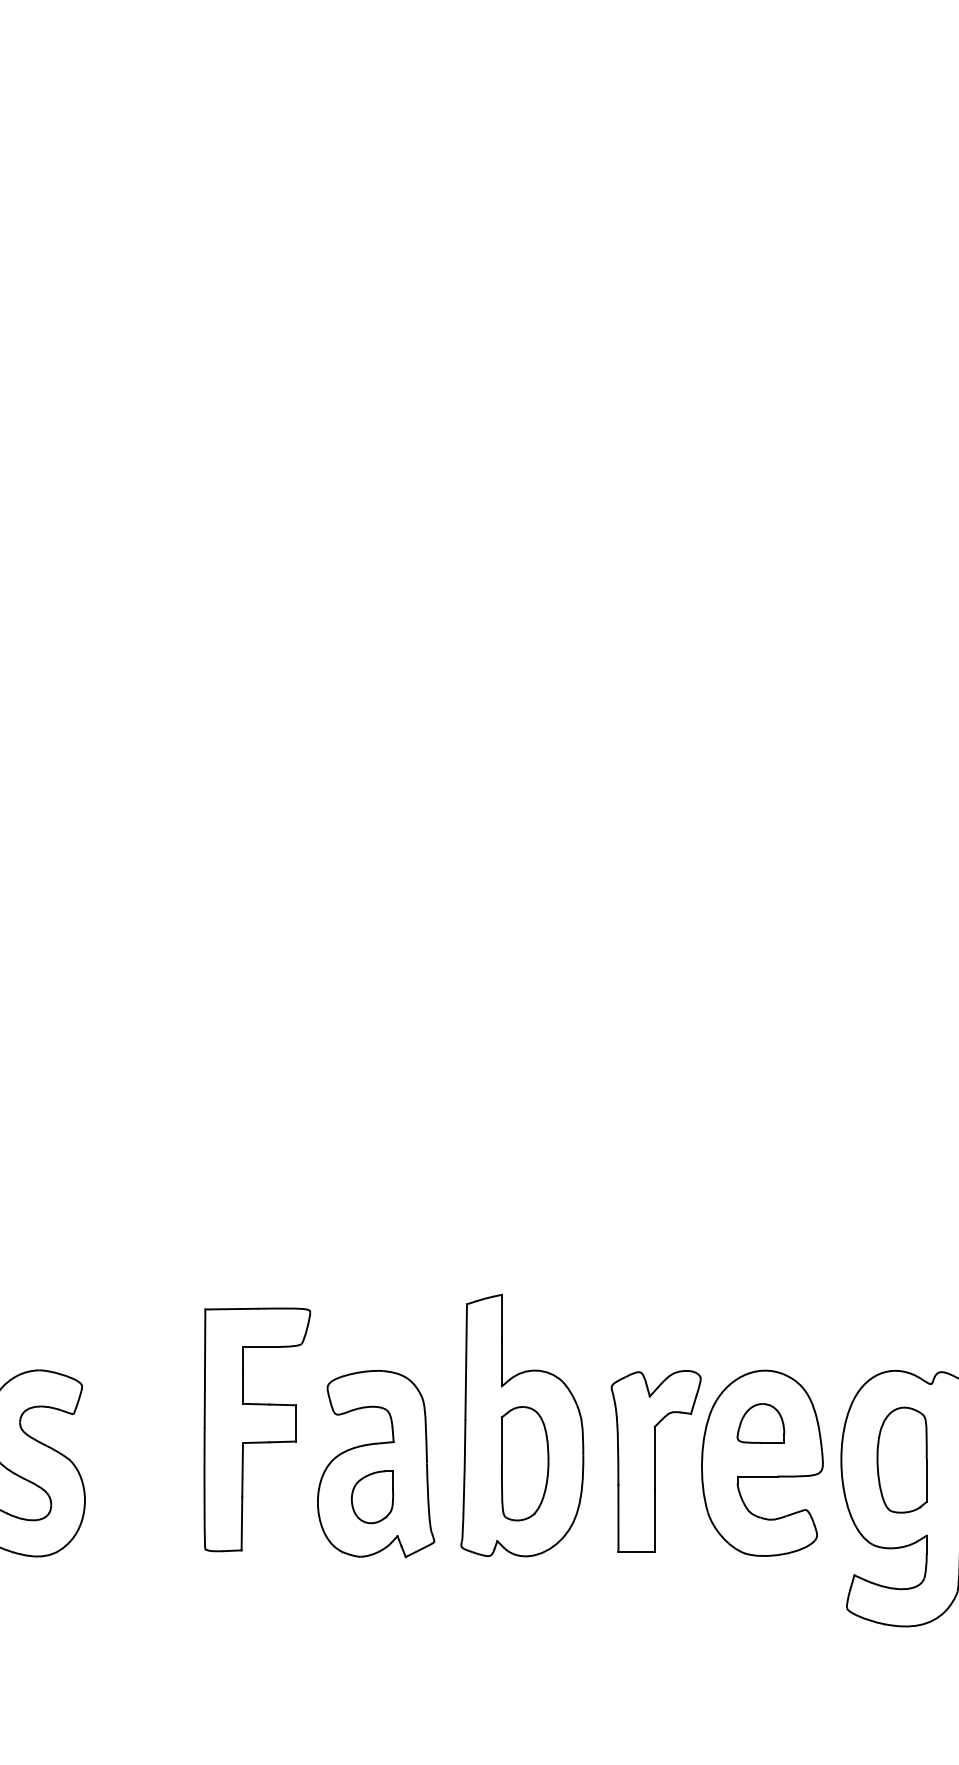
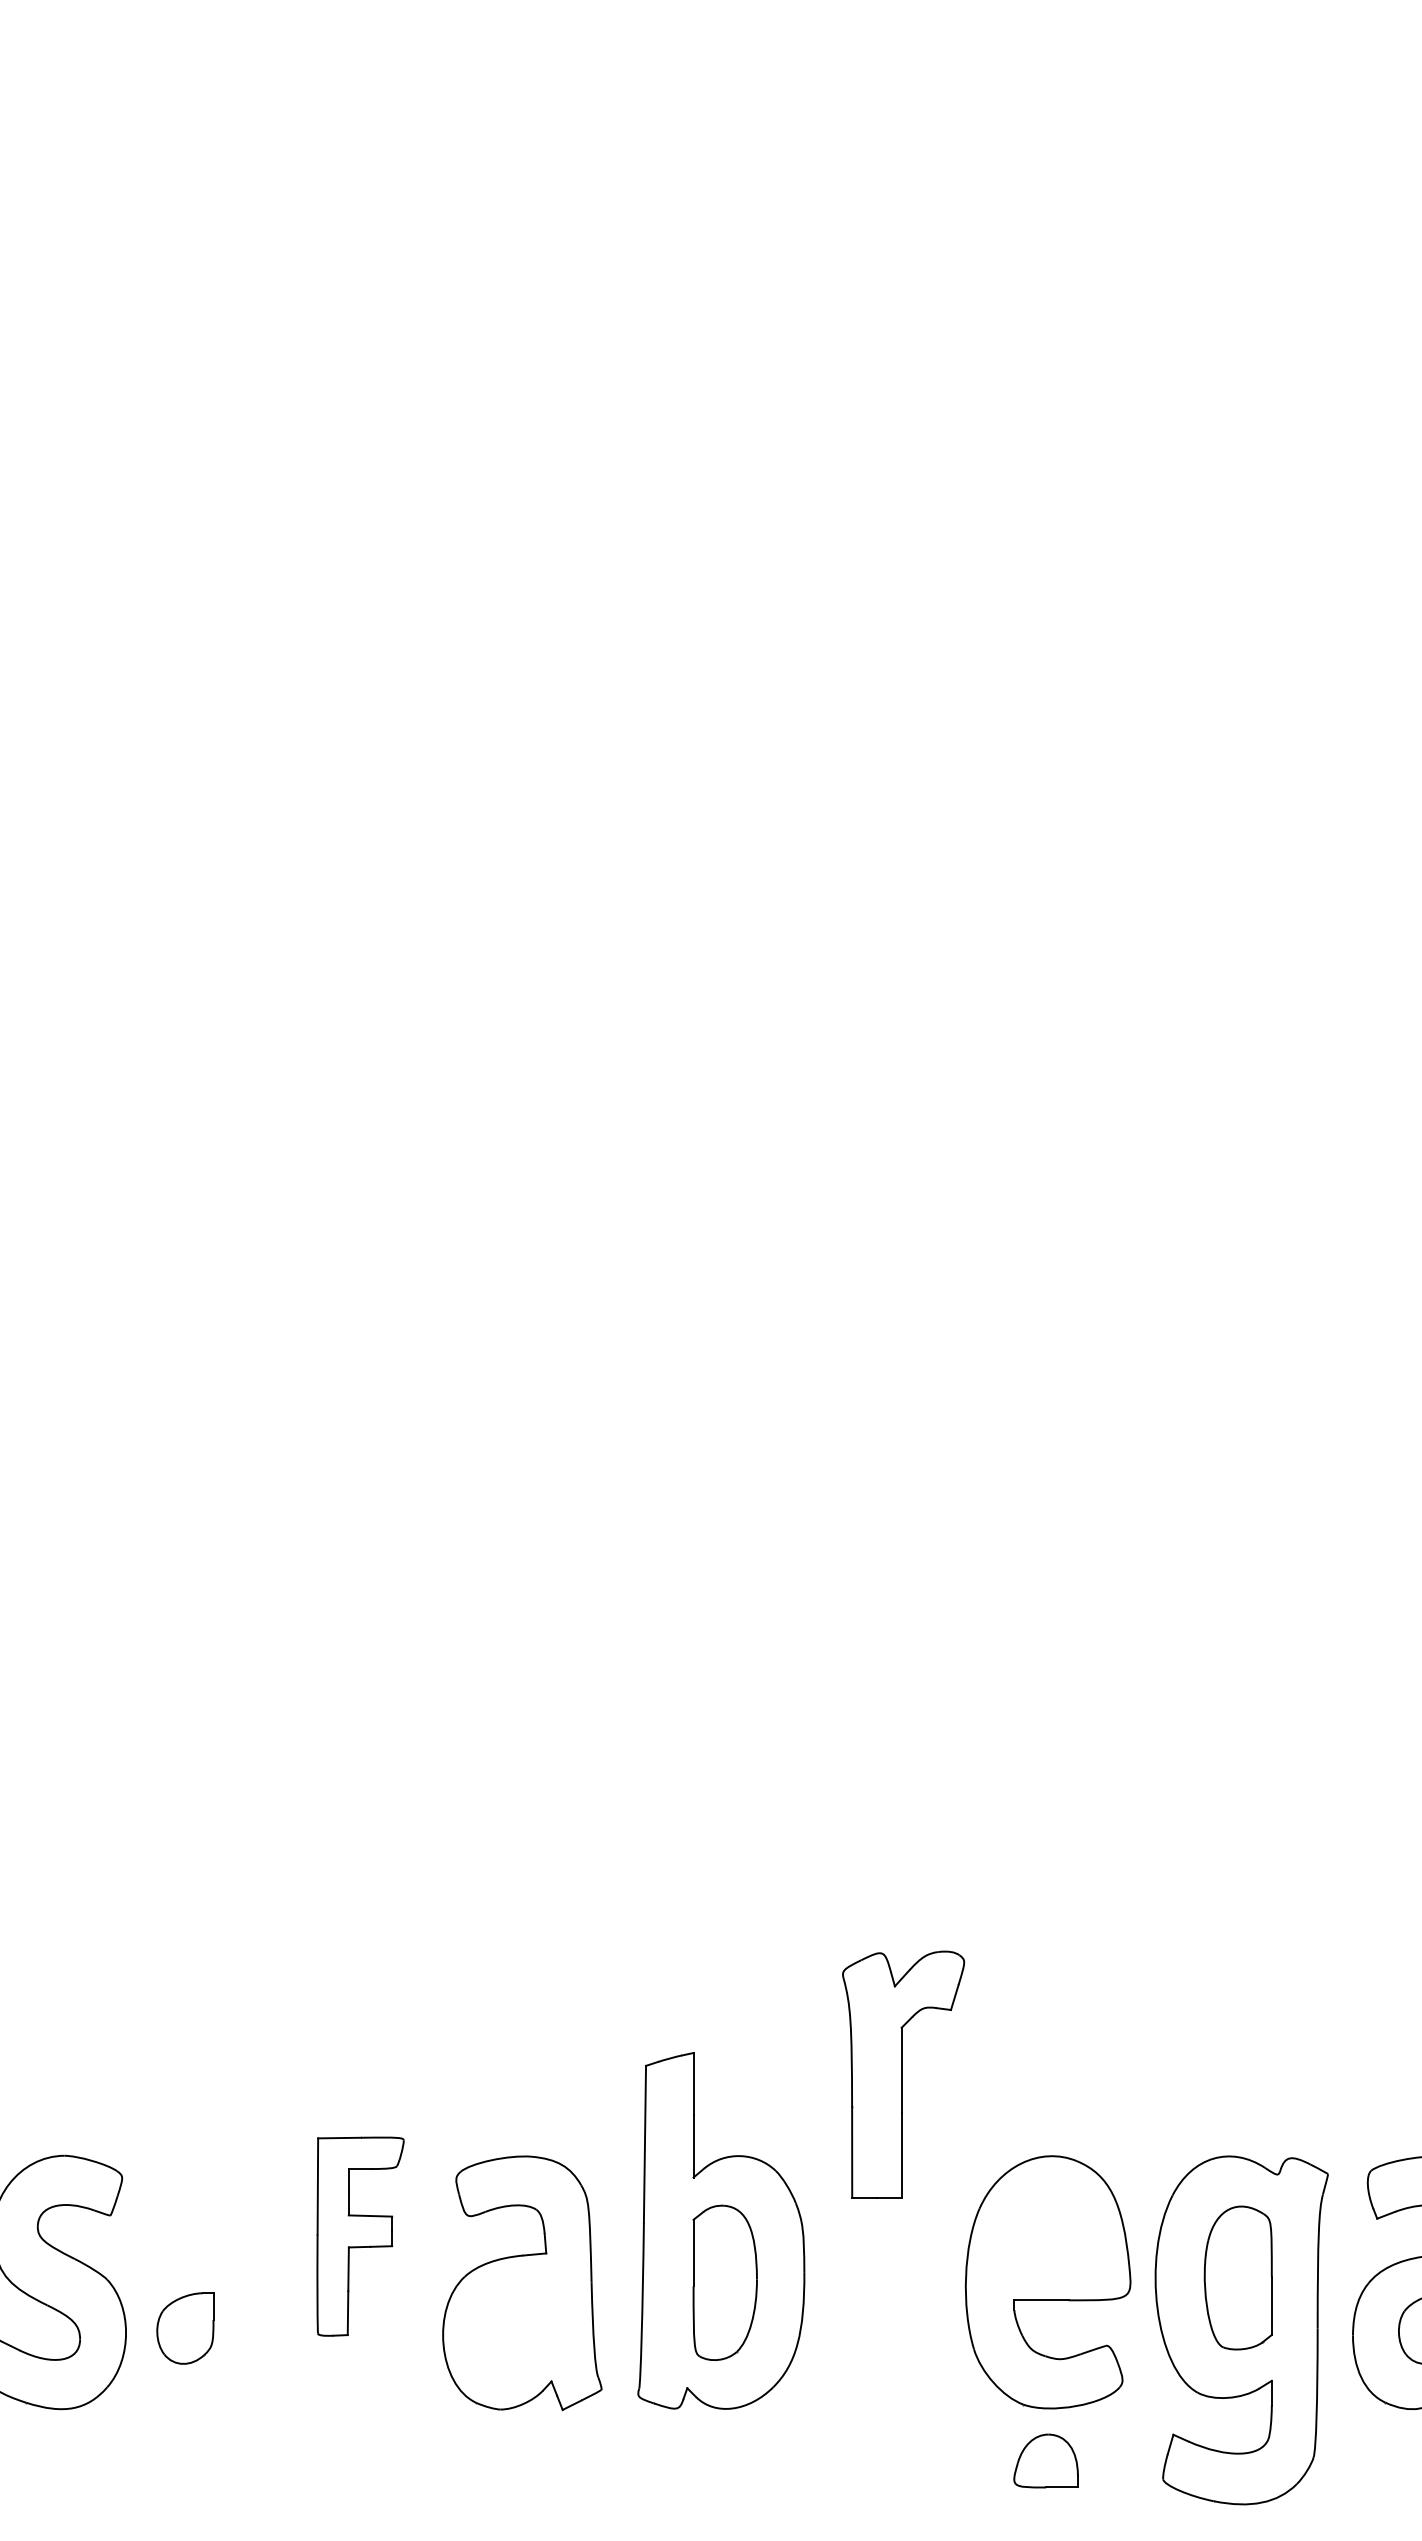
part: (760, 1423) -> (1045, 2460), moved
part: (257, 1429) -> (360, 2236), size x0.6
part: (656, 1461) -> (903, 2074), moved
part: (372, 1497) -> (185, 2328), moved

